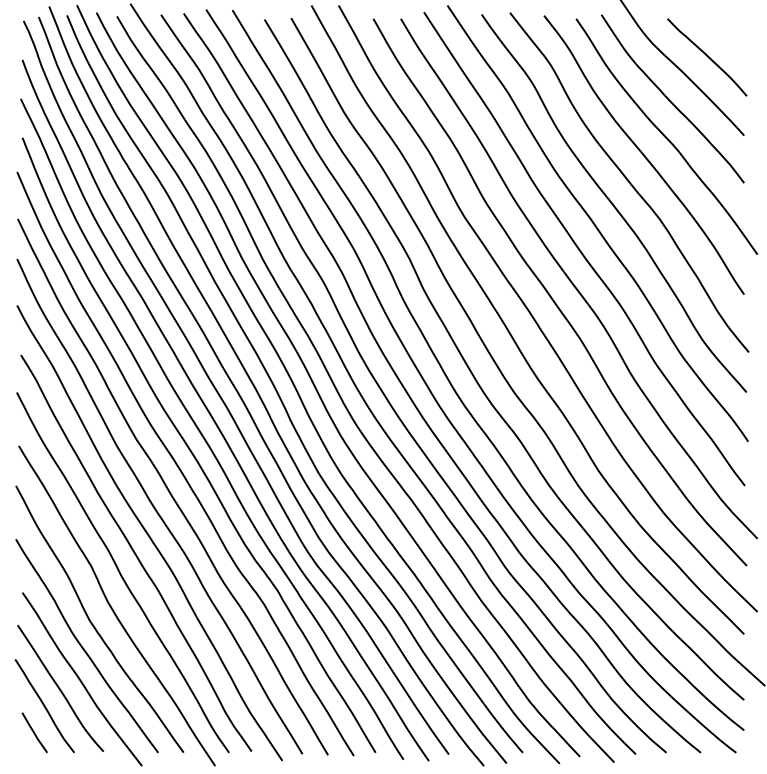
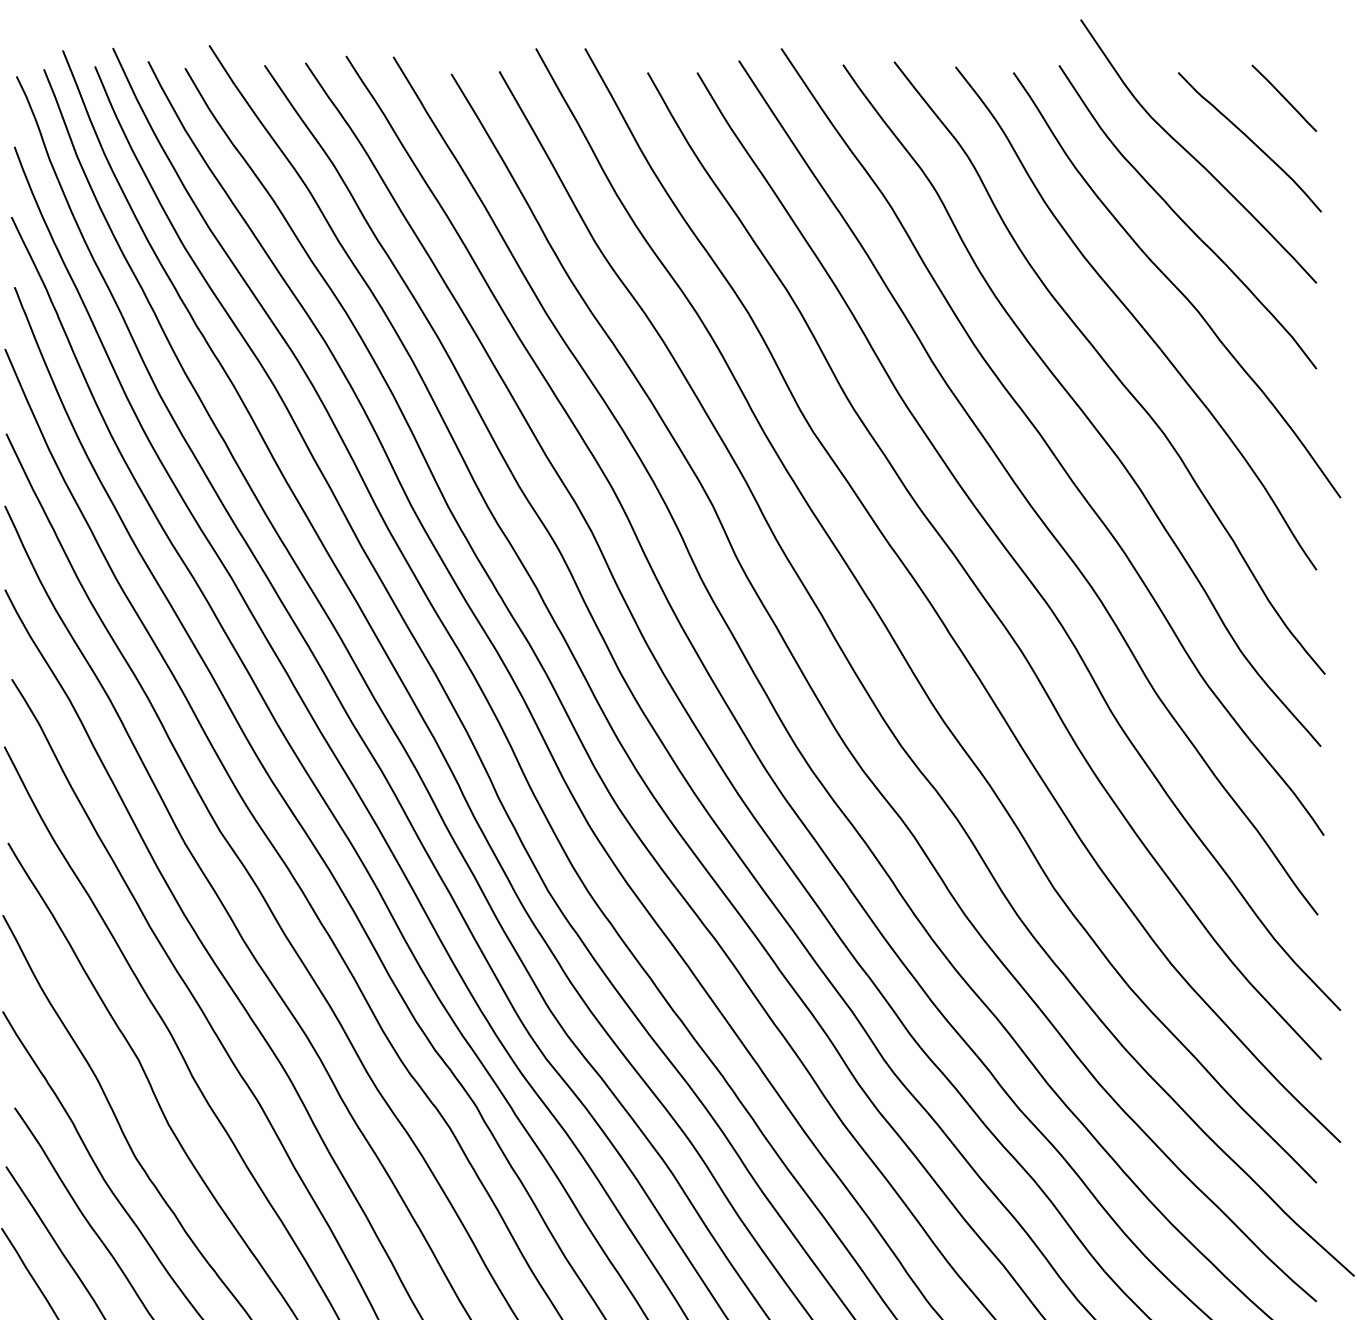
line: (726, 32) -> (1284, 97), added

